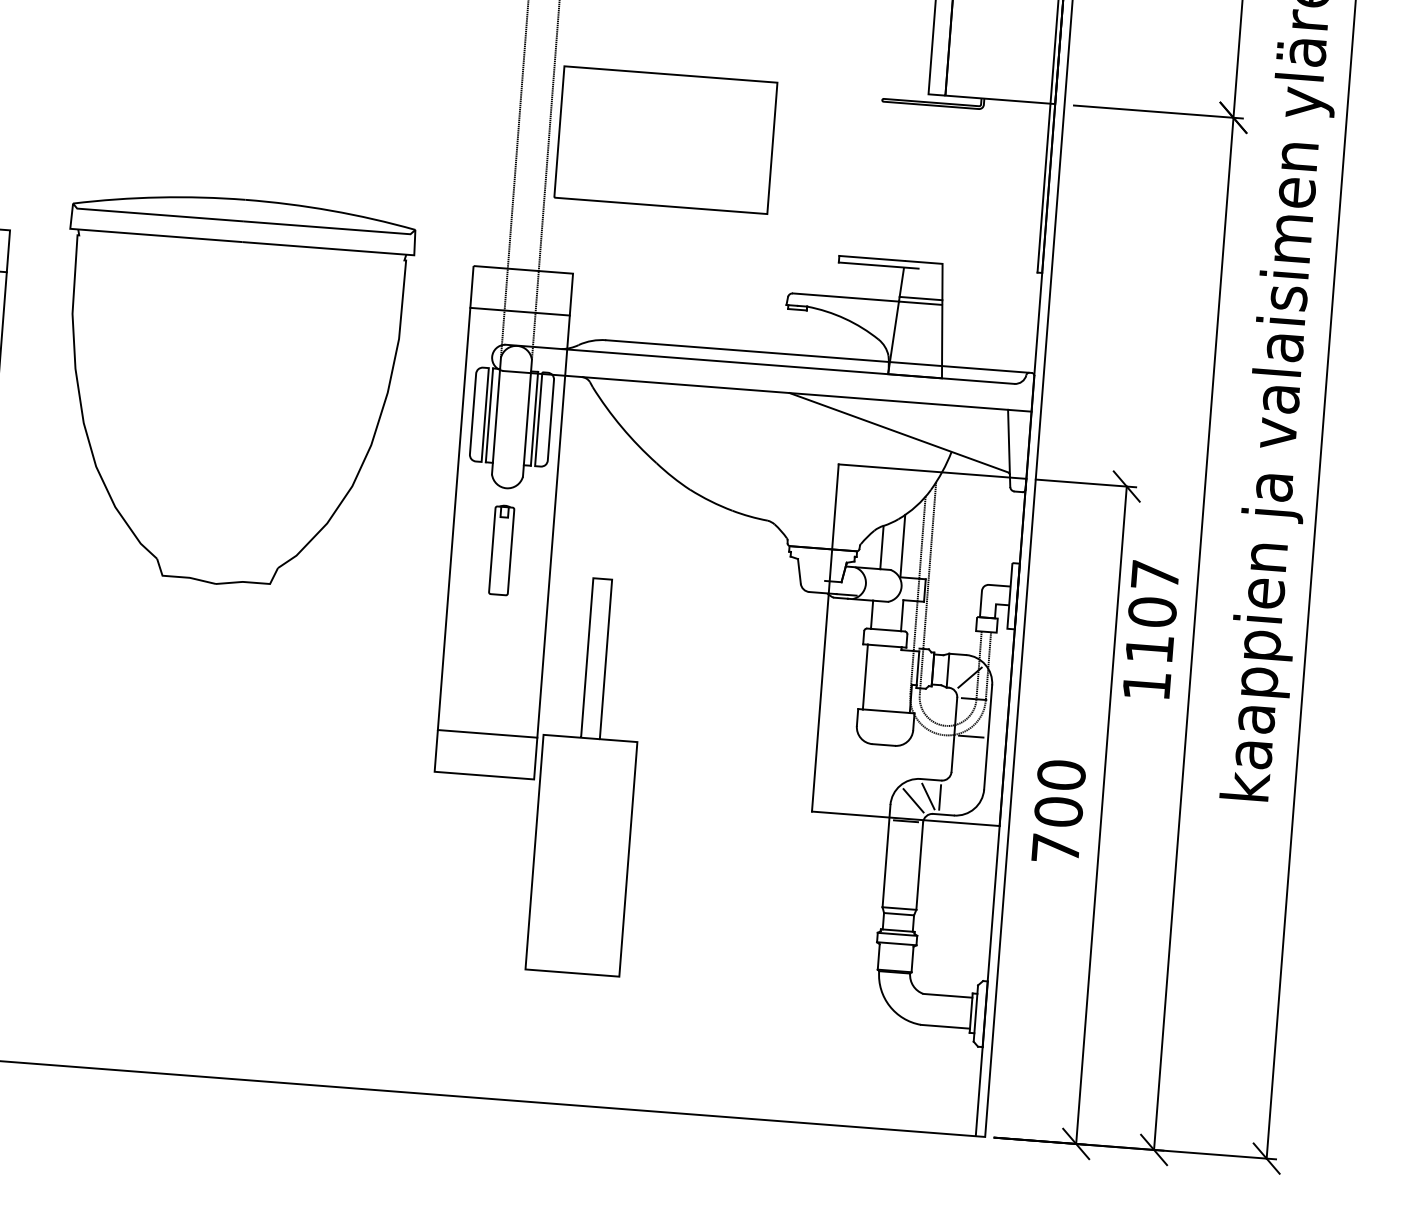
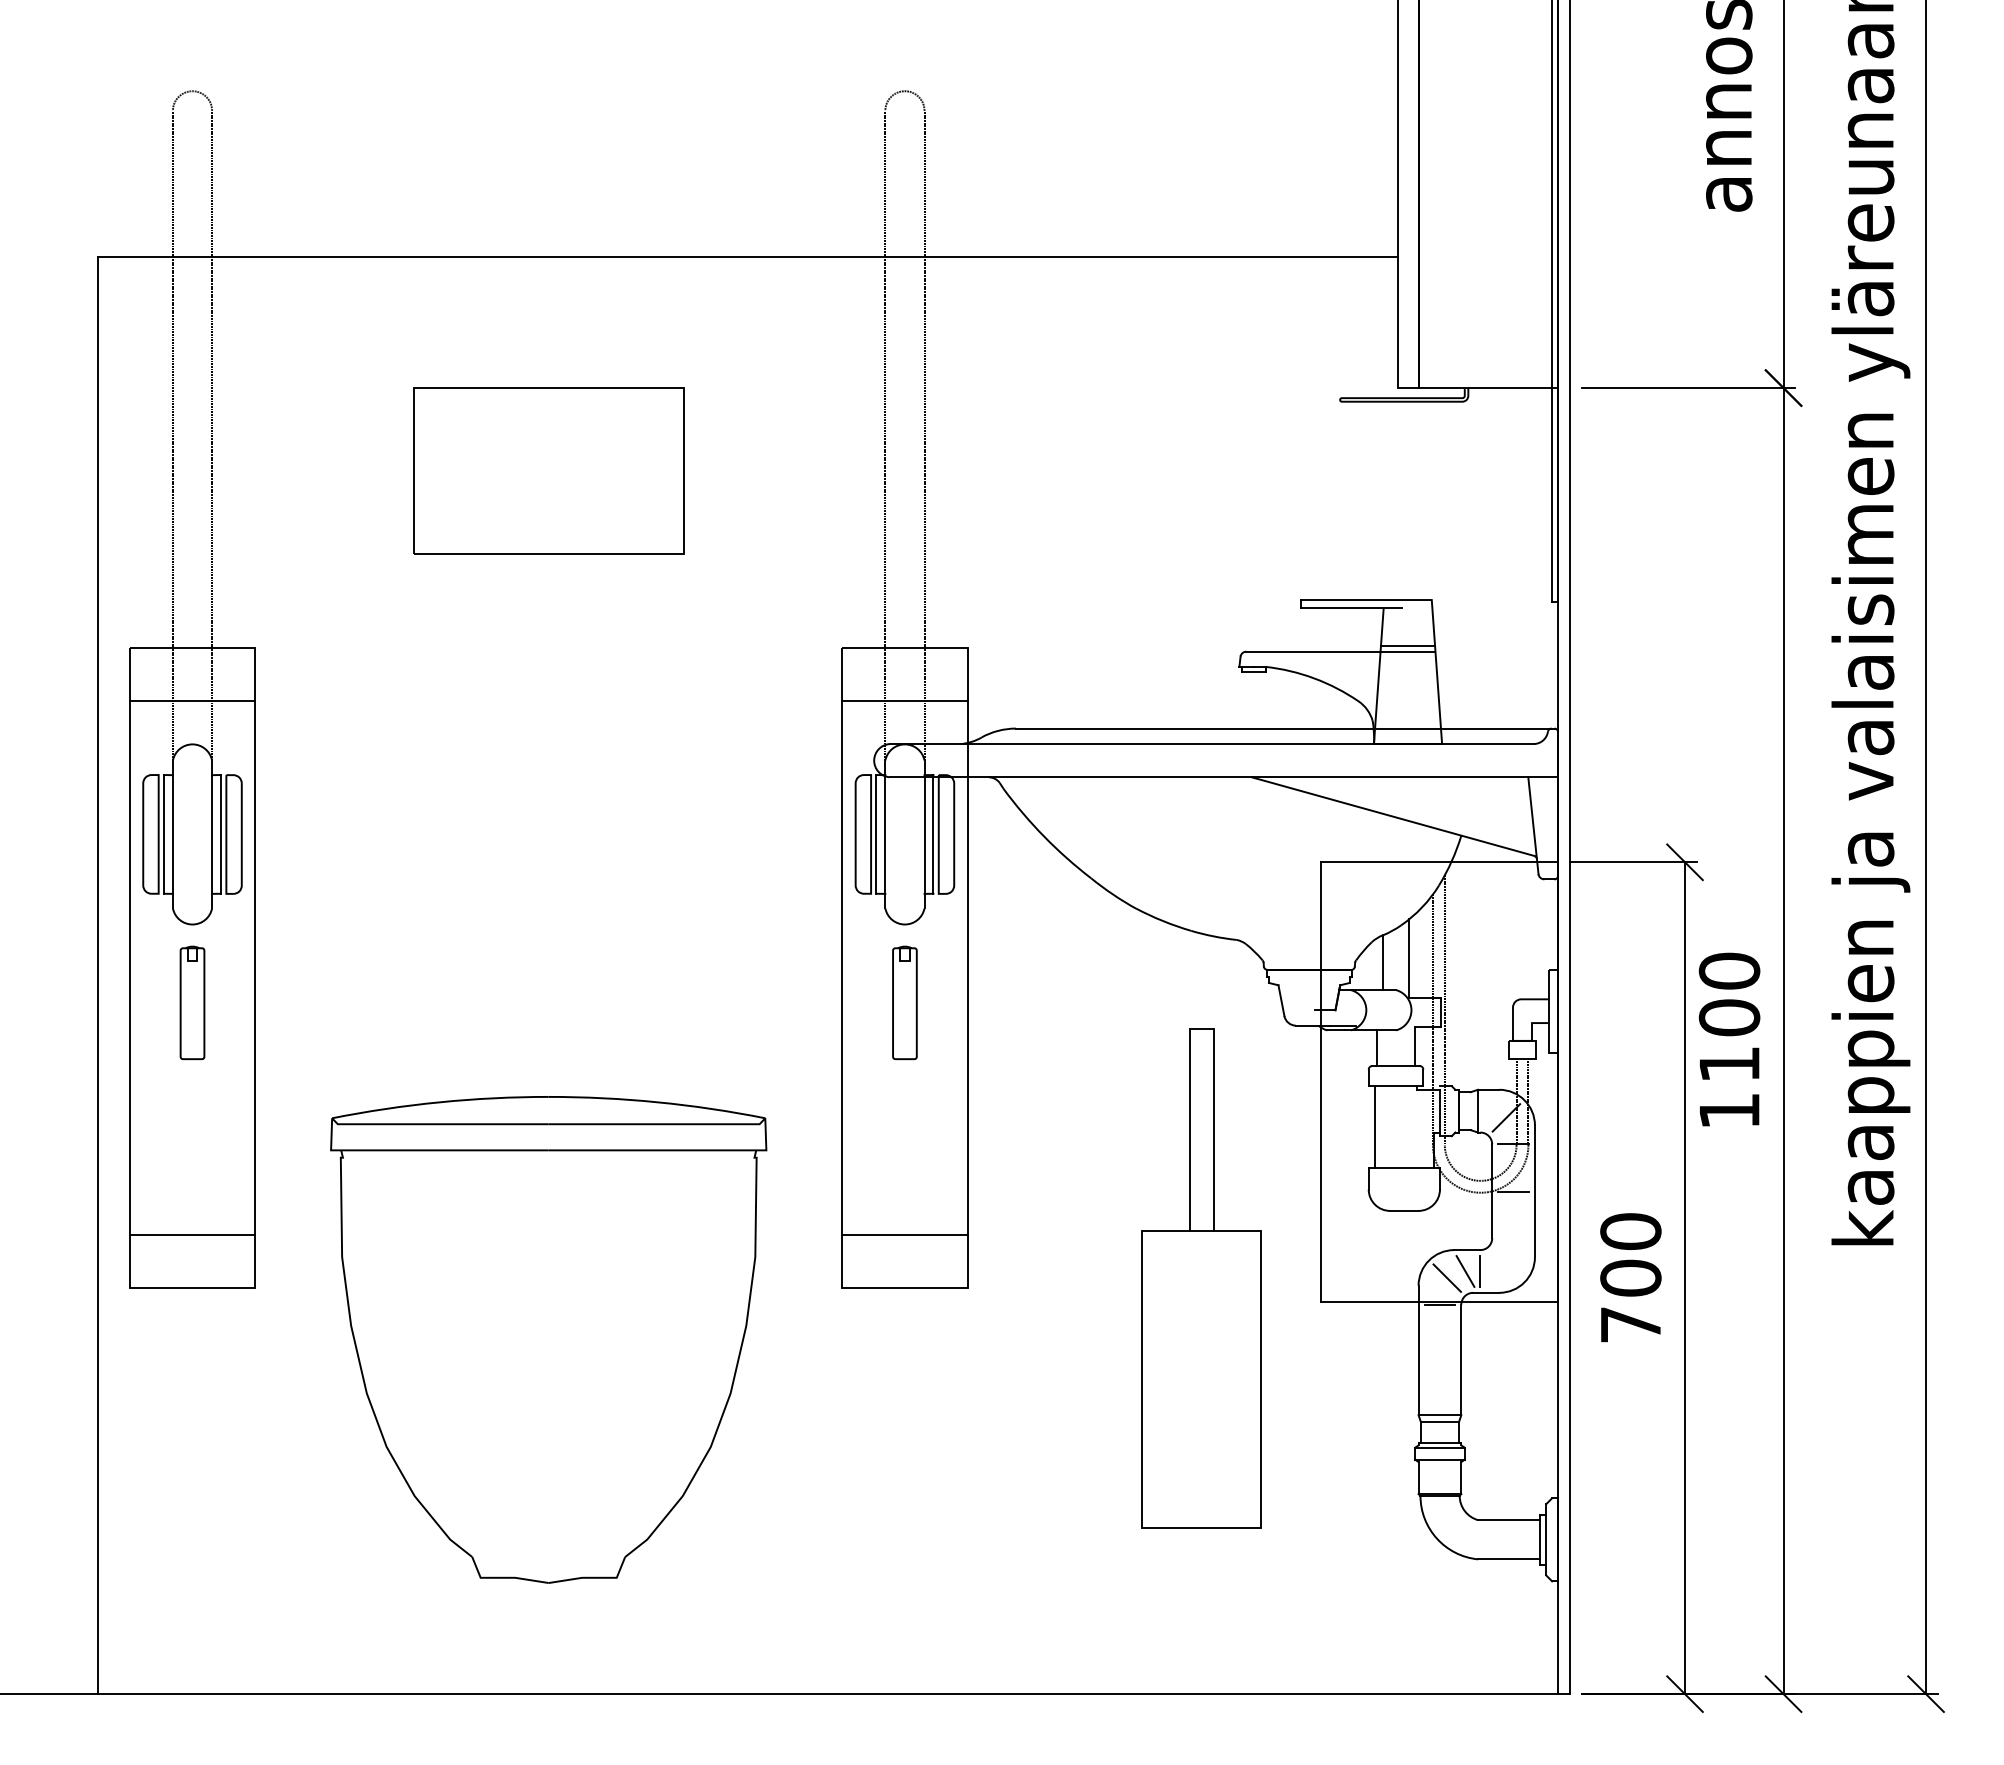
part: (665, 139) -> (548, 470), moved
part: (230, 391) -> (548, 1339), moved
text: (1155, 574) -> (1729, 970), 1107 -> 1100
part: (587, 775) -> (1201, 1278), moved

